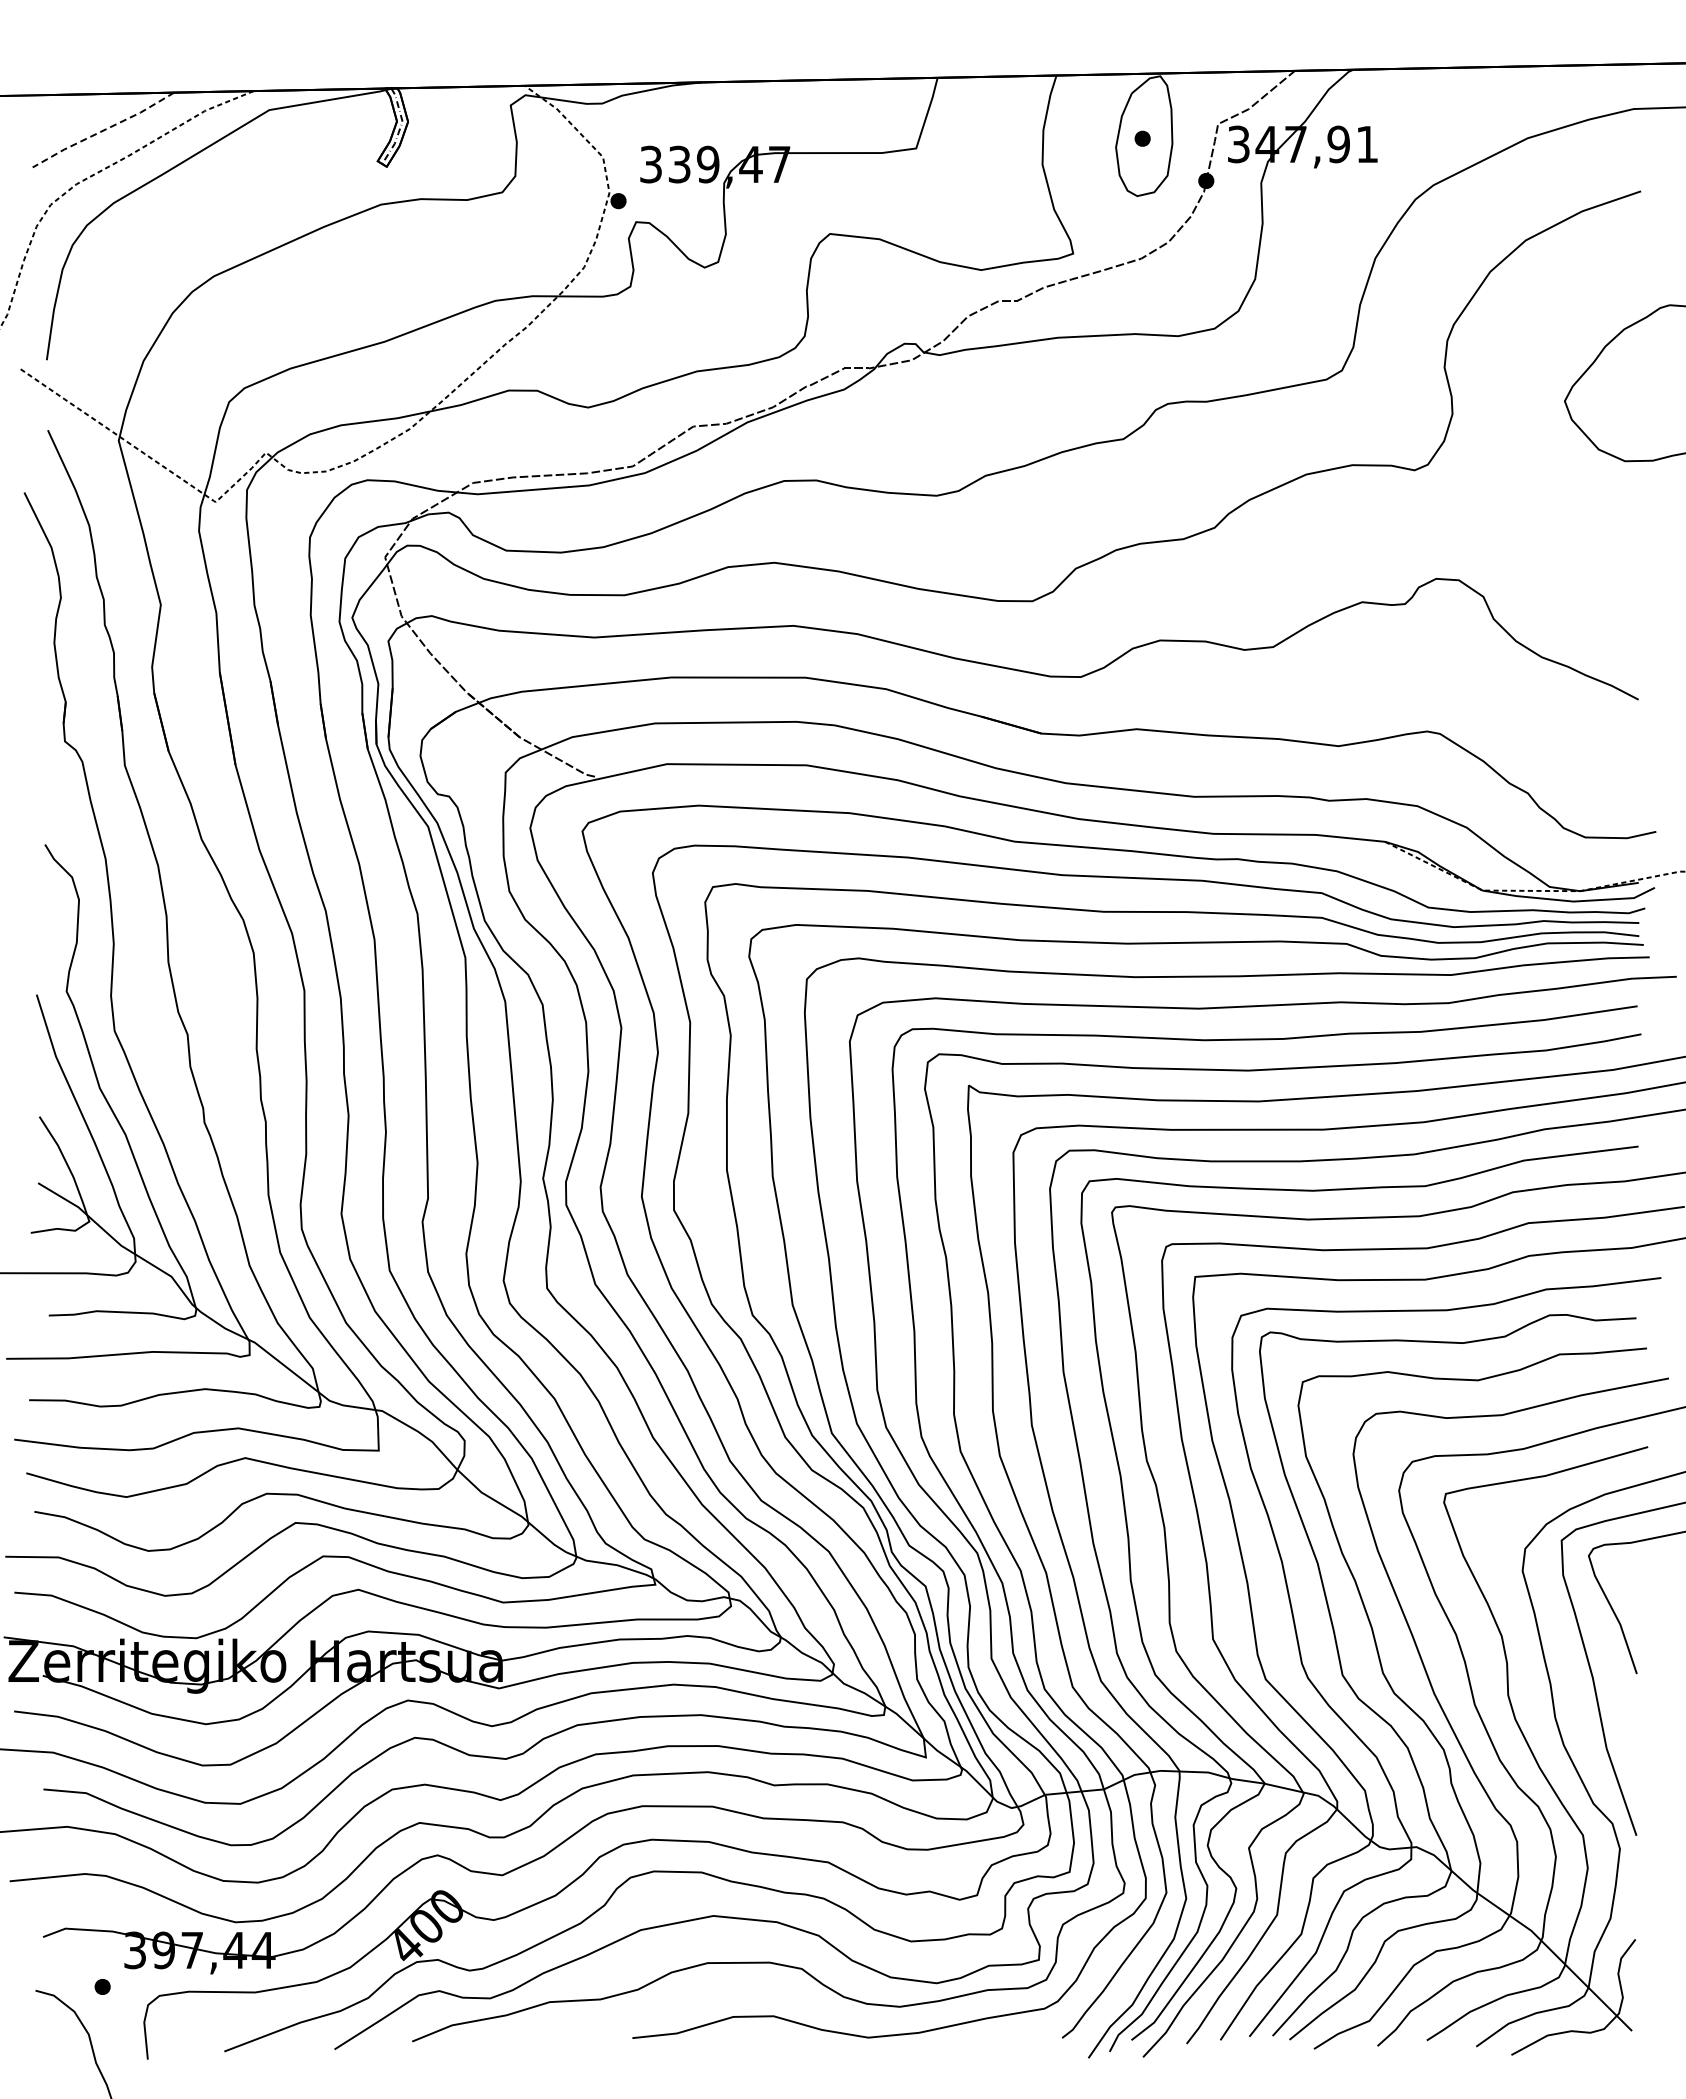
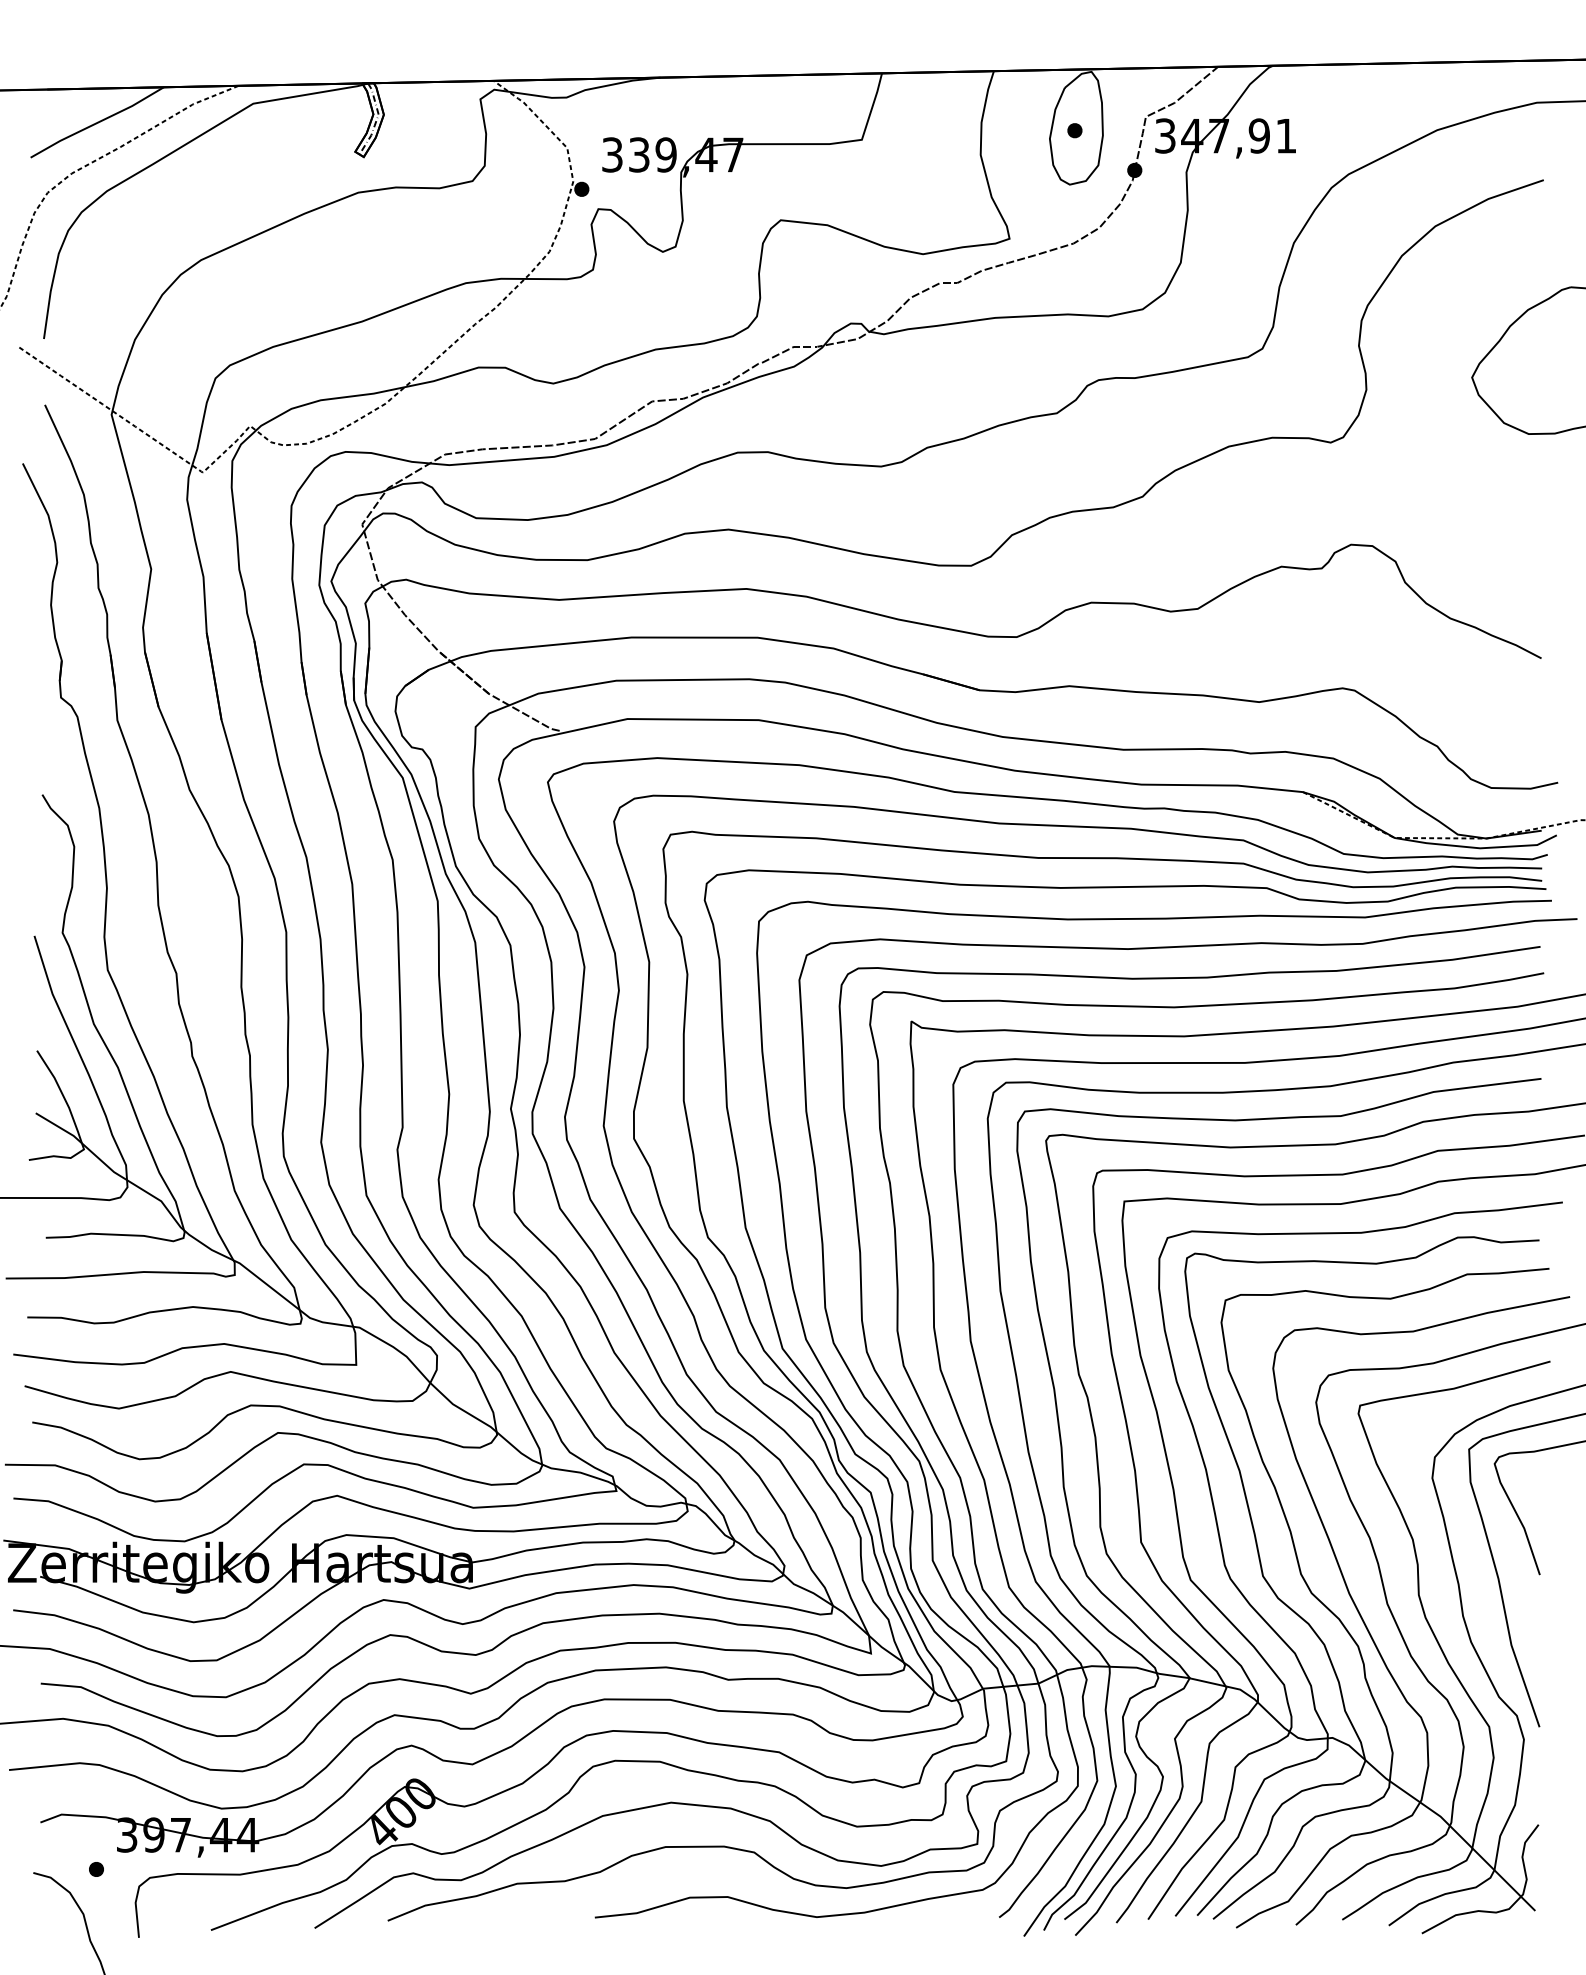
line: (103, 130) -> (97, 122), dashed -> solid

